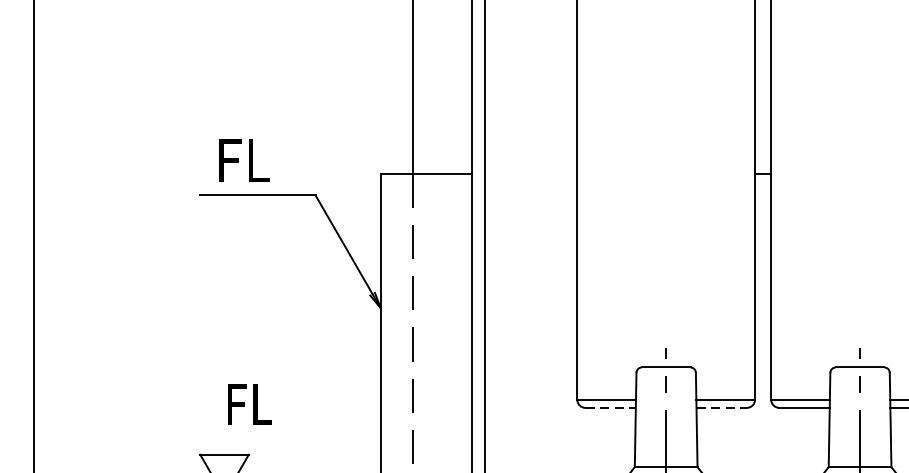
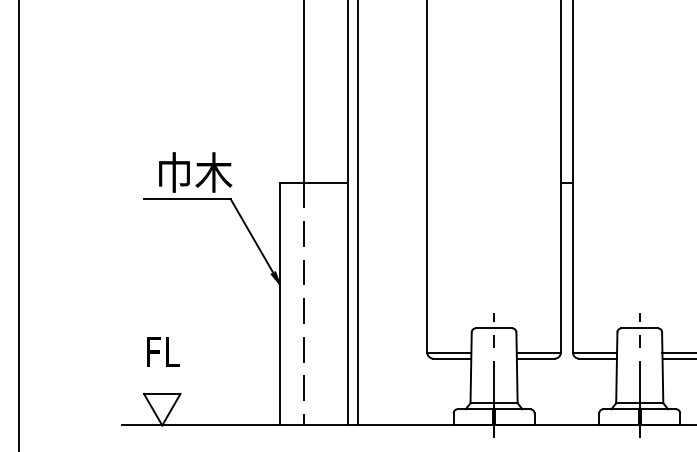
text: (268, 160) -> (195, 172), FL -> 巾木
text: (250, 403) -> (163, 351), moved
line: (610, 407) -> (452, 358), dashed -> solid
line: (721, 407) -> (535, 358), dashed -> solid

